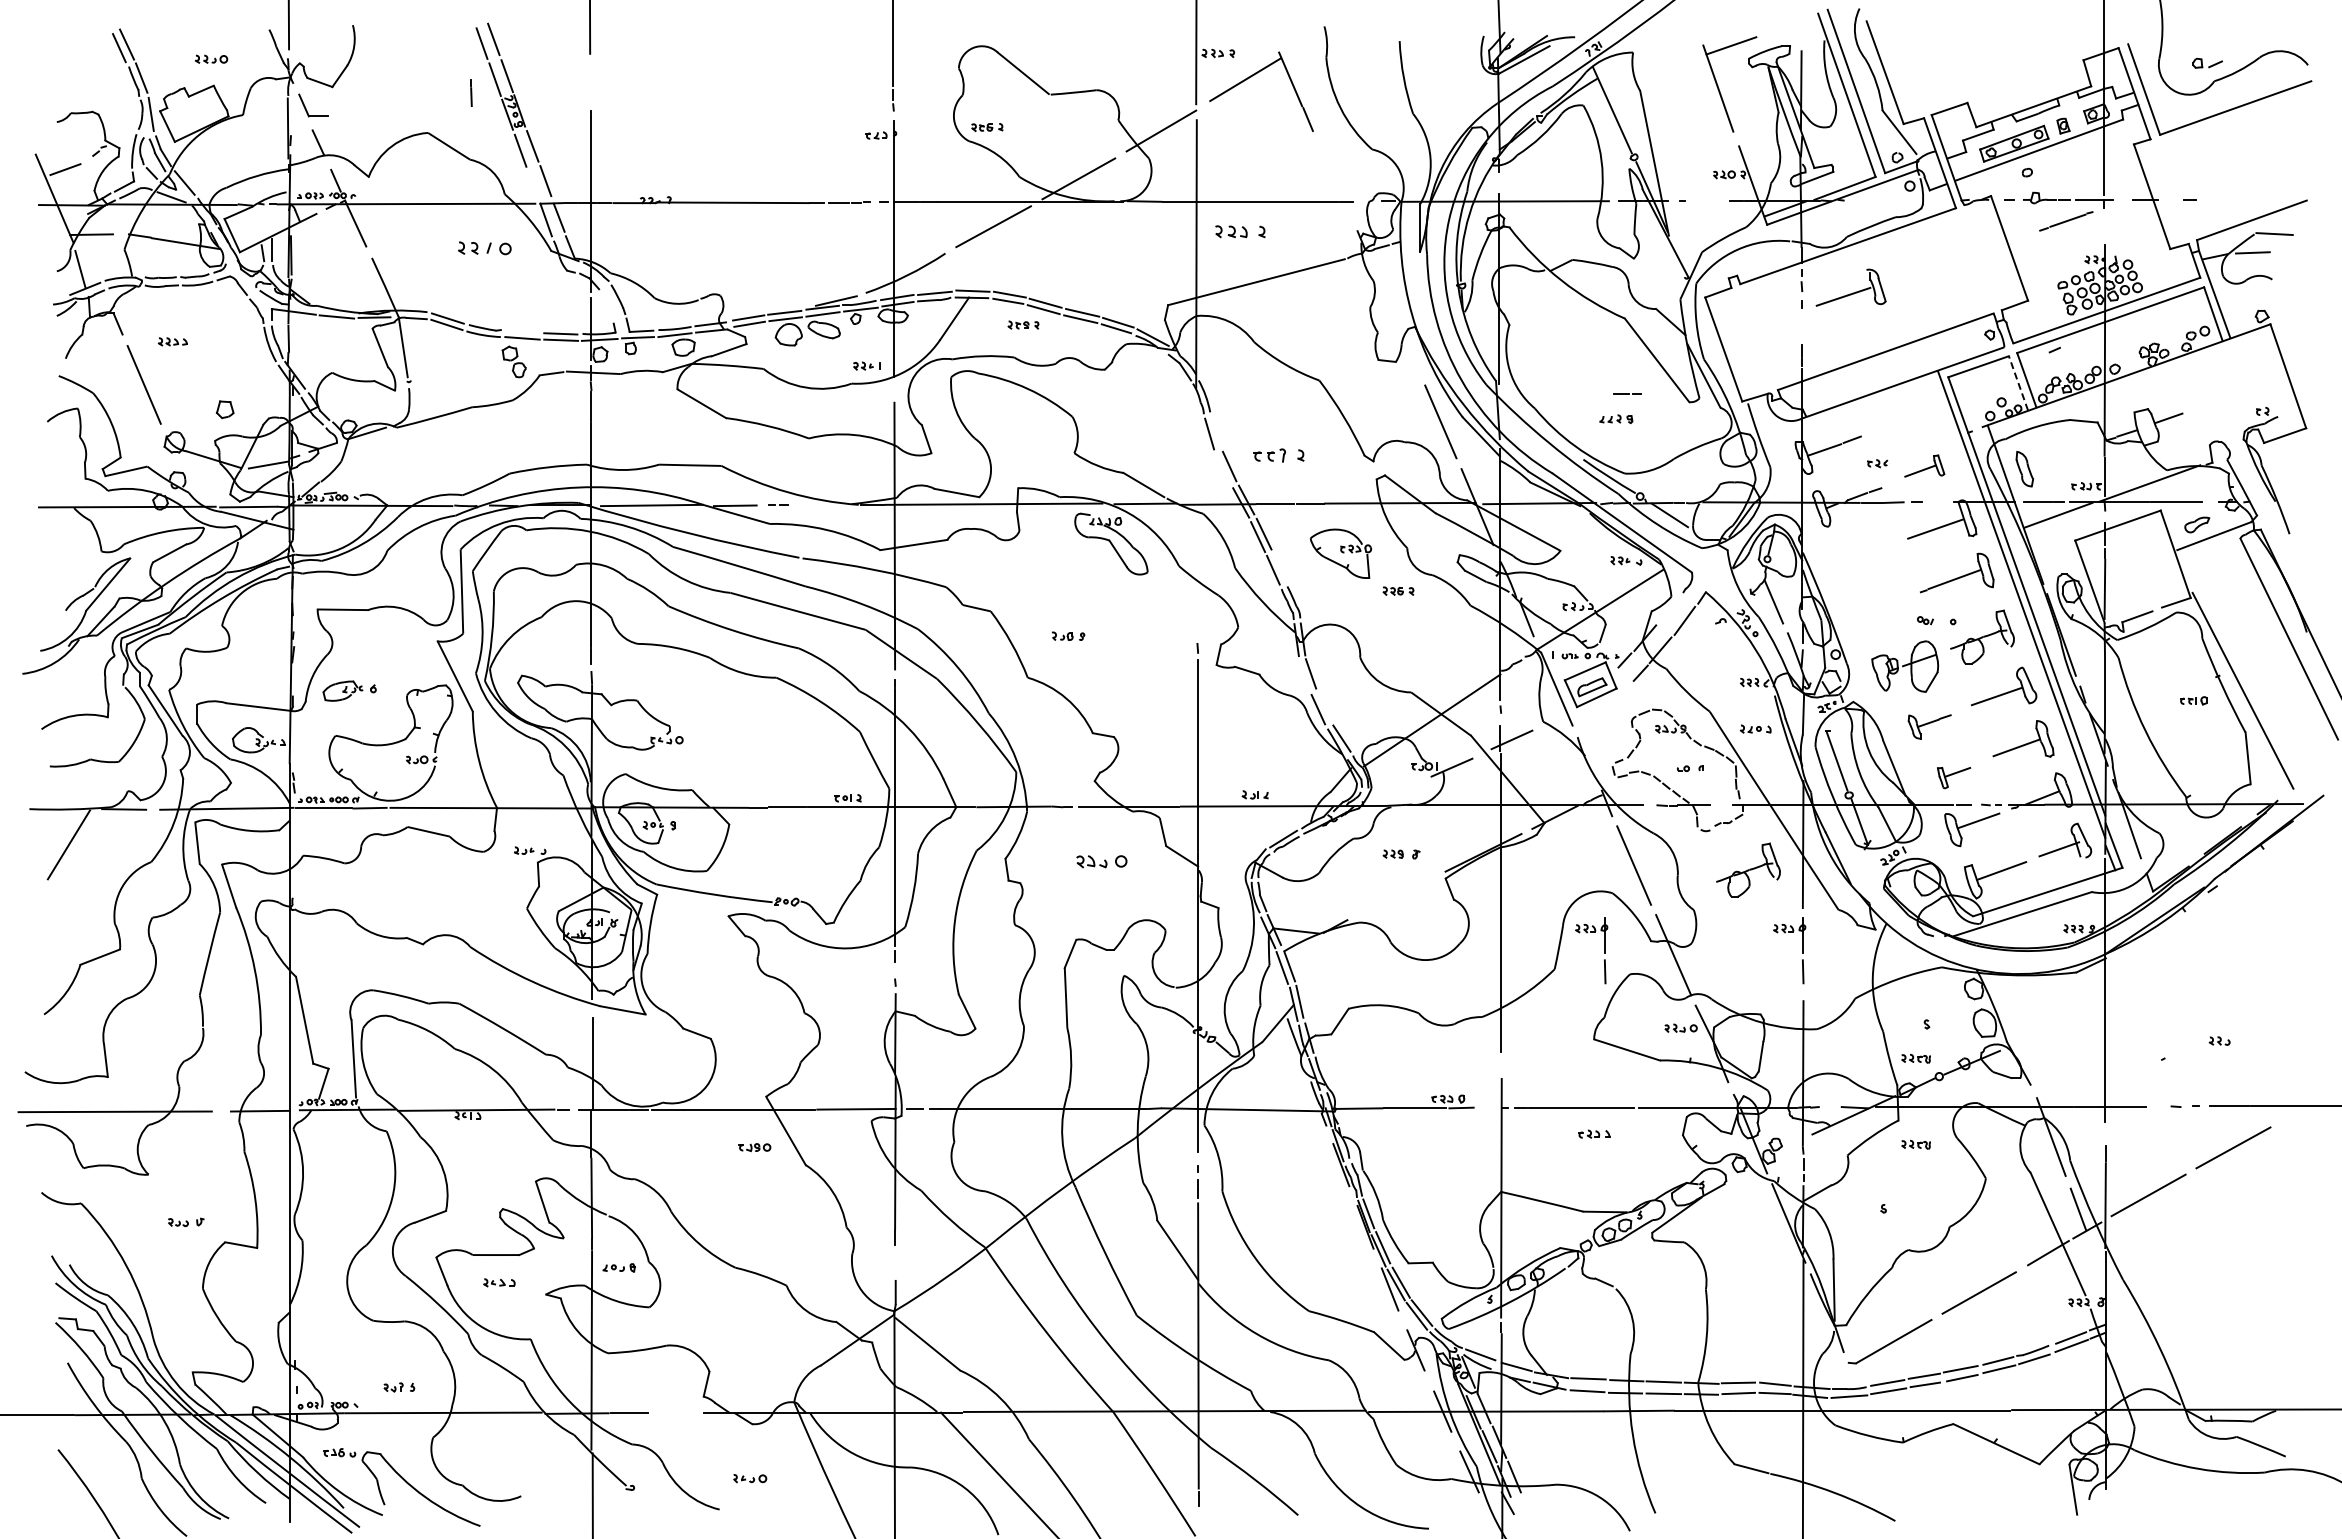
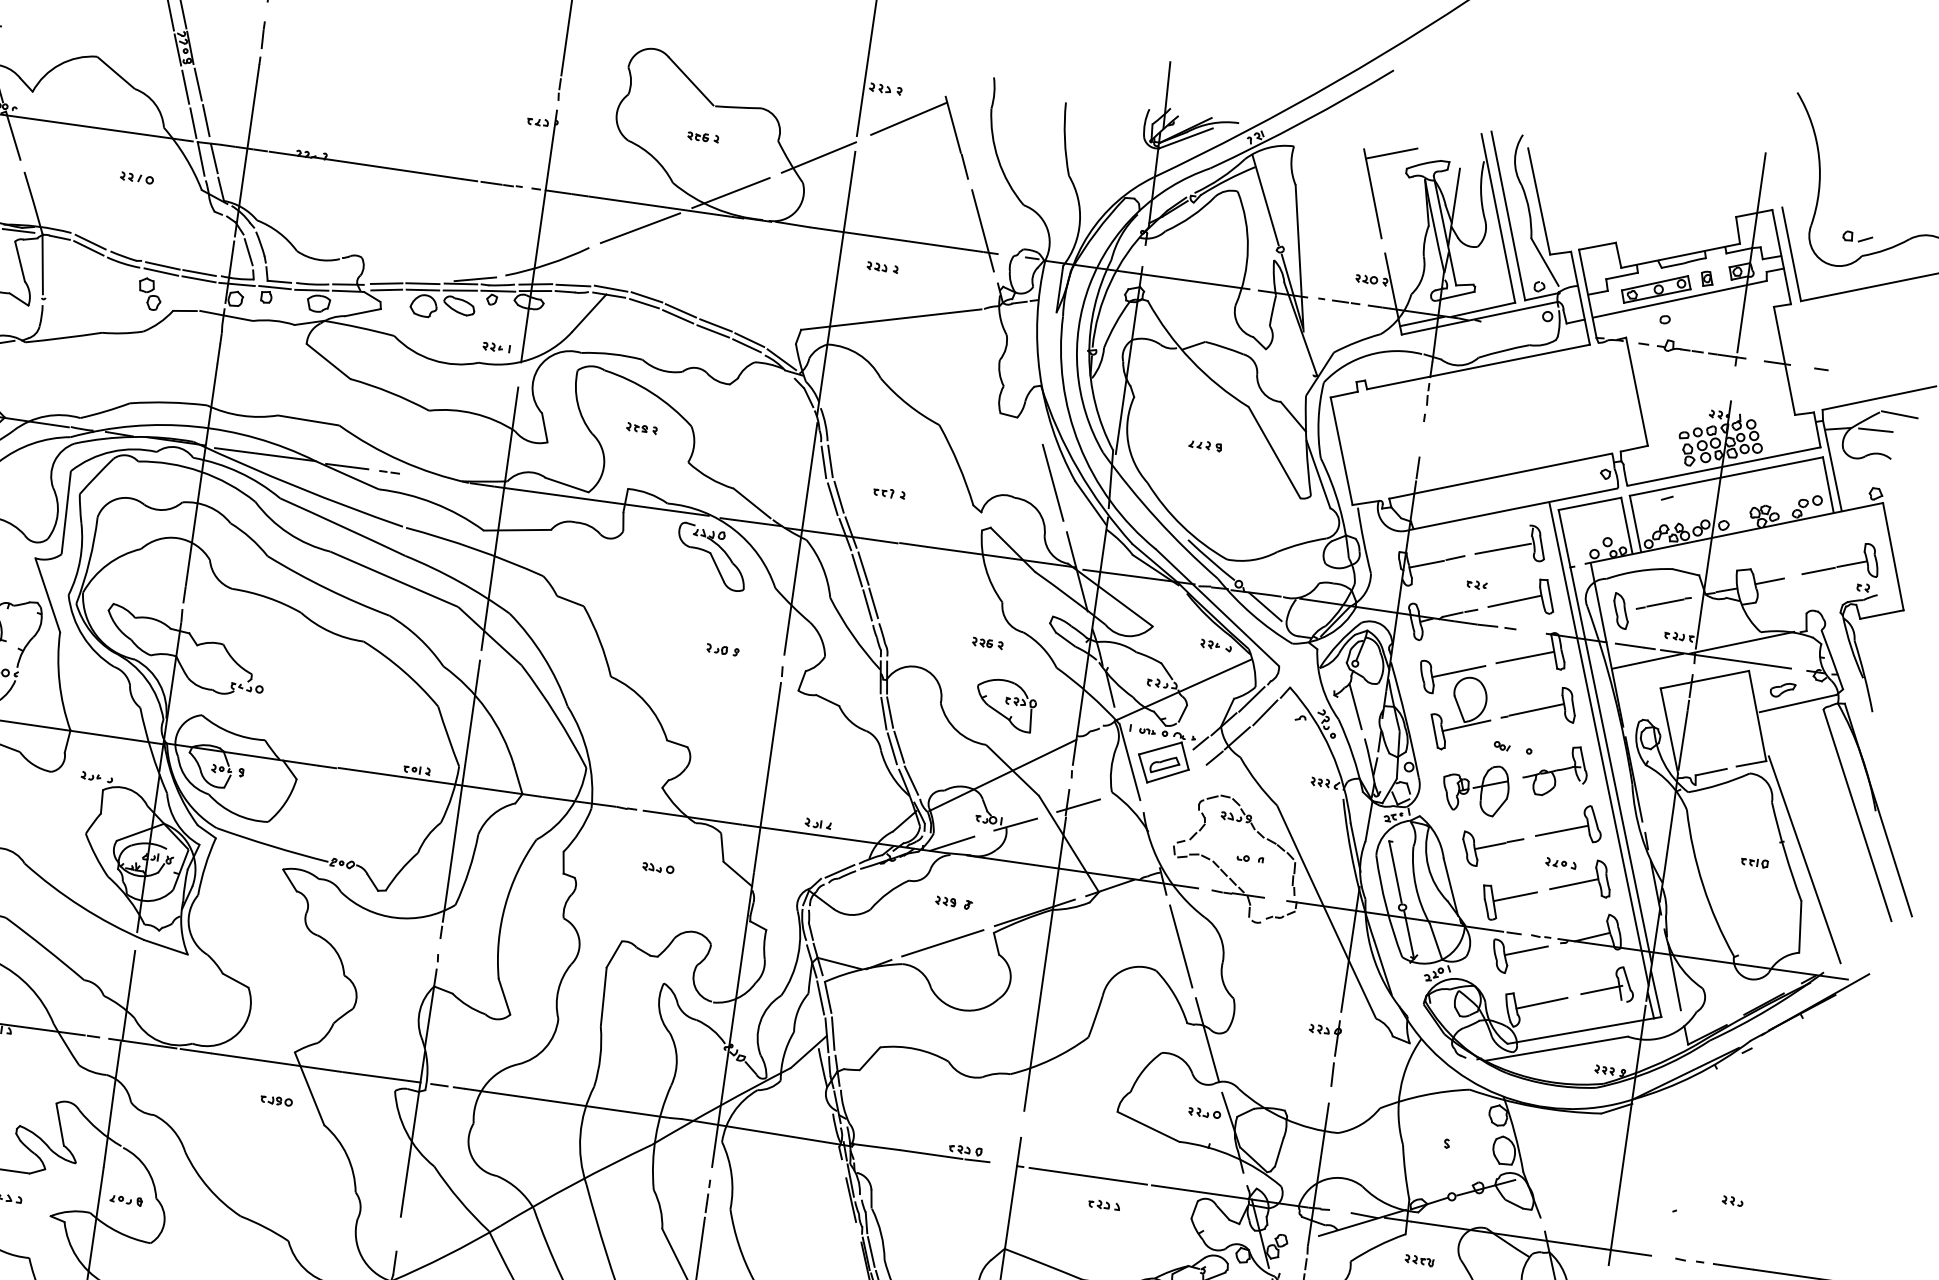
line: (471, 92) -> (263, 34), moved
part: (987, 127) -> (703, 137), moved
line: (1334, 180) -> (982, 230), added
line: (533, 185) -> (193, 123), added
line: (2066, 221) -> (1664, 603), moved
part: (1240, 231) -> (882, 267), size x0.62
part: (485, 247) -> (137, 177), size x0.62
part: (1850, 287) -> (1511, 540), moved
line: (606, 305) -> (248, 251), added
part: (1023, 324) -> (642, 427), moved
line: (522, 331) -> (162, 265), added
line: (2018, 383) -> (1626, 525), dashed -> solid
part: (2237, 386) -> (1841, 559), added
line: (1627, 393) -> (1346, 302), moved
part: (1616, 418) -> (1205, 444), moved
line: (1215, 431) -> (830, 460), added
part: (1279, 455) -> (889, 493), size x0.62
part: (1924, 465) -> (1522, 593), size x1.67
line: (1223, 469) -> (832, 499), added
line: (1197, 513) -> (800, 538), added
part: (1340, 553) -> (1005, 704), moved
line: (1278, 567) -> (873, 603), added
part: (1871, 587) -> (1453, 706), added
line: (1669, 609) -> (1251, 699), added
part: (1068, 635) -> (722, 649), moved
line: (1304, 675) -> (883, 713), added
line: (1325, 706) -> (899, 746), added
part: (1929, 726) -> (1491, 850), size x1.43
part: (1755, 728) -> (1560, 862), moved
part: (1953, 777) -> (1507, 904), size x1.67
line: (1391, 795) -> (952, 843), added
part: (1102, 861) -> (658, 868), size x0.62
part: (1748, 869) -> (1293, 966), removed
line: (1395, 896) -> (942, 943), added
part: (1604, 950) -> (1140, 1025), removed
part: (1915, 1058) -> (1431, 1175), removed

